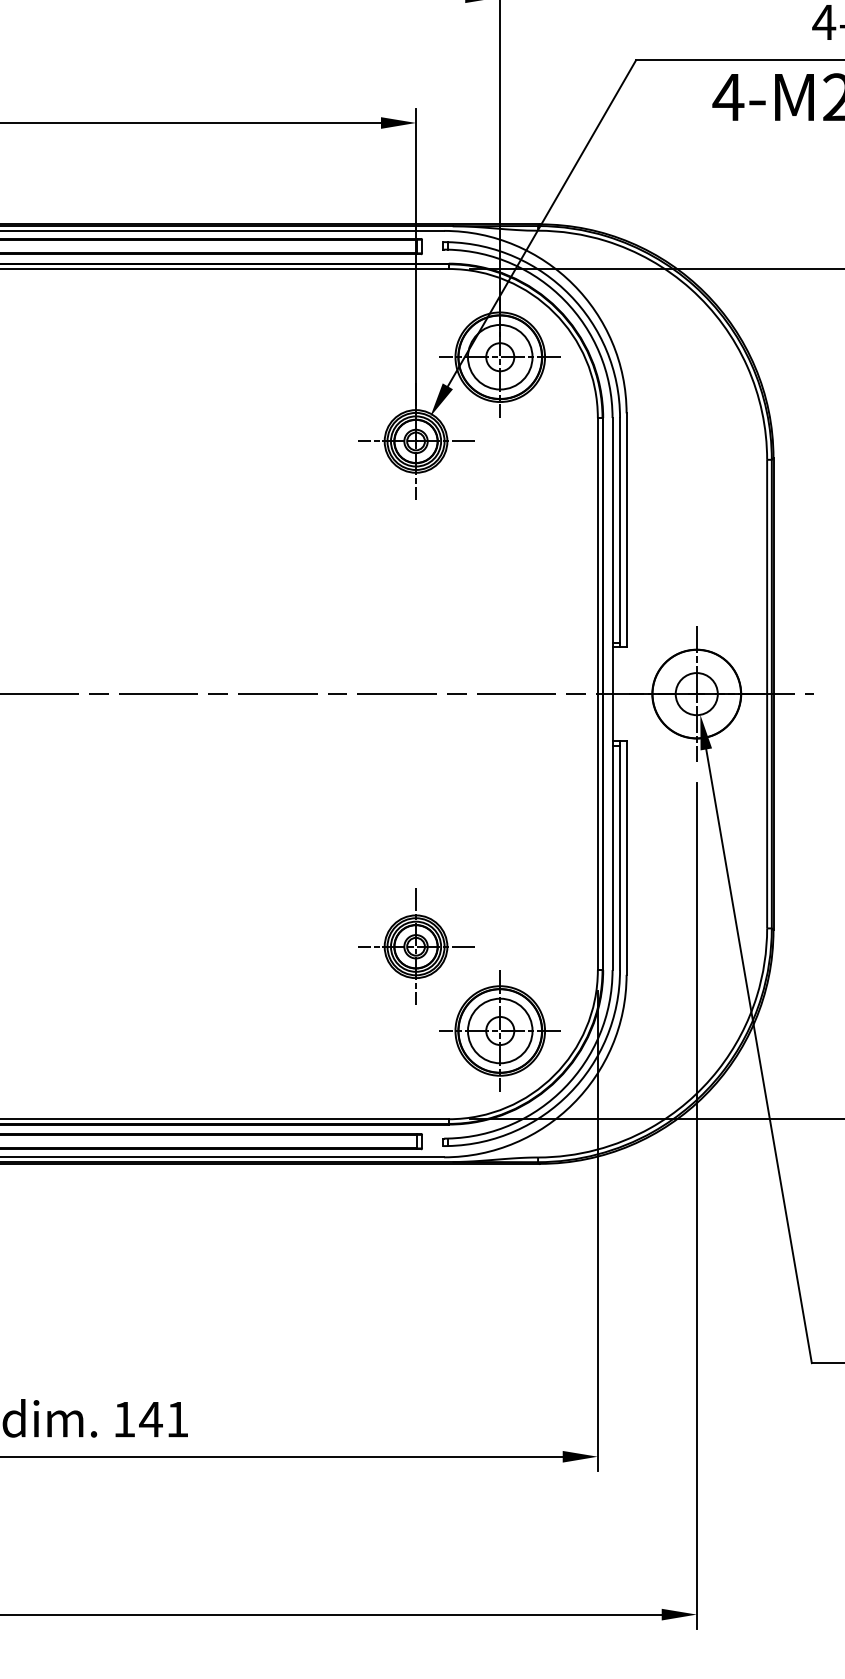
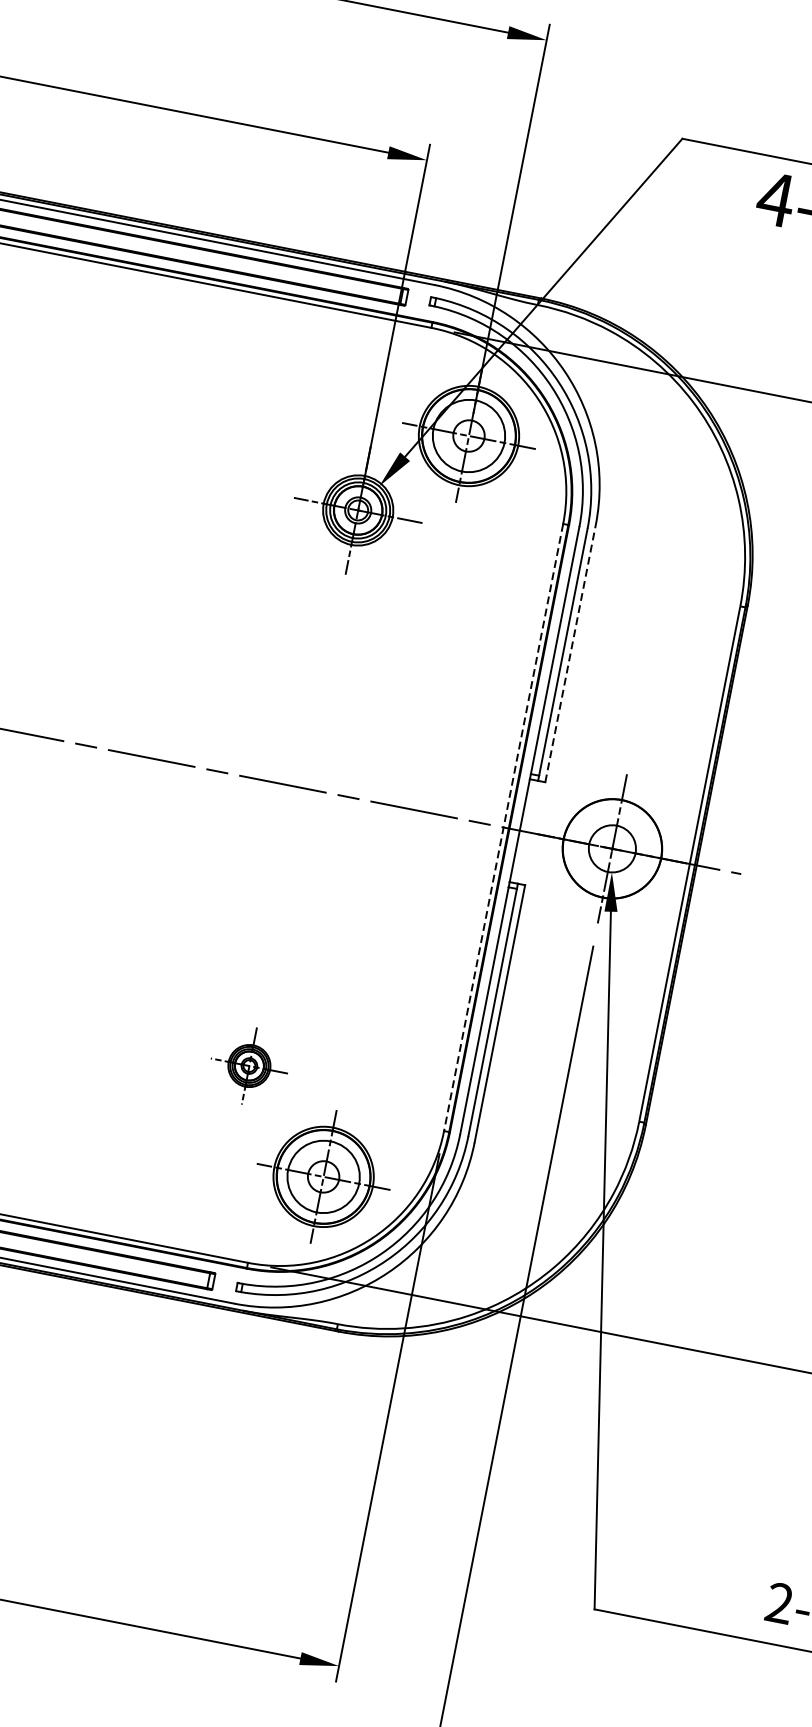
line: (626, 530) -> (570, 653), solid -> dashed
line: (597, 694) -> (503, 827), solid -> dashed
part: (416, 946) -> (249, 1065), size x0.6

